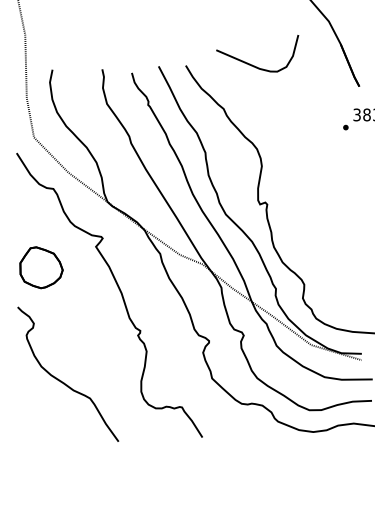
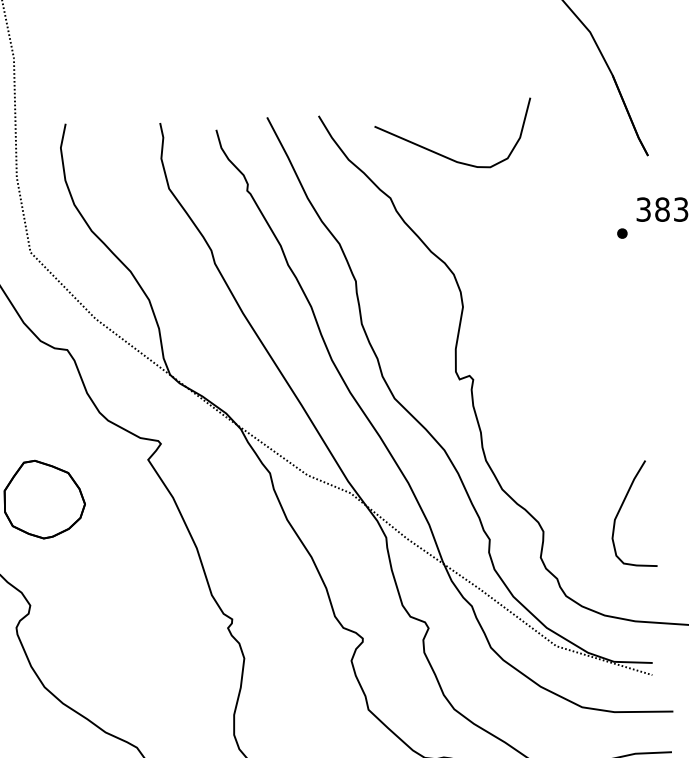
curve: (252, 64) -> (443, 153), moved
curve: (345, 273) -> (621, 510), added

